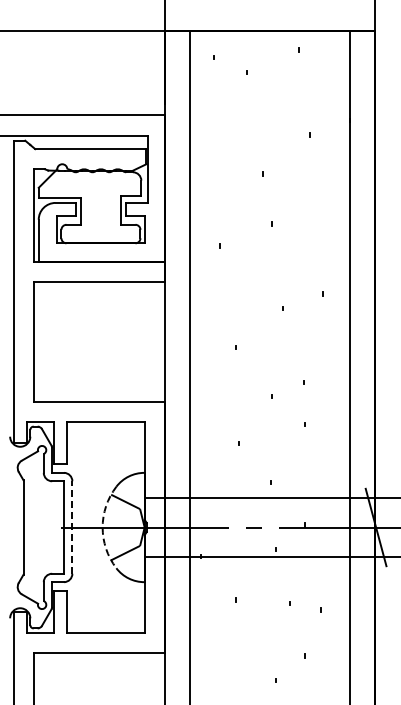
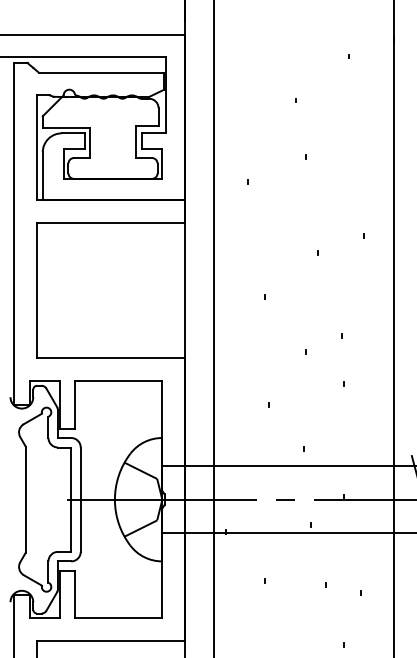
line: (72, 527) -> (80, 499), dashed -> solid
arc: (102, 527) -> (114, 499), dashed -> solid

